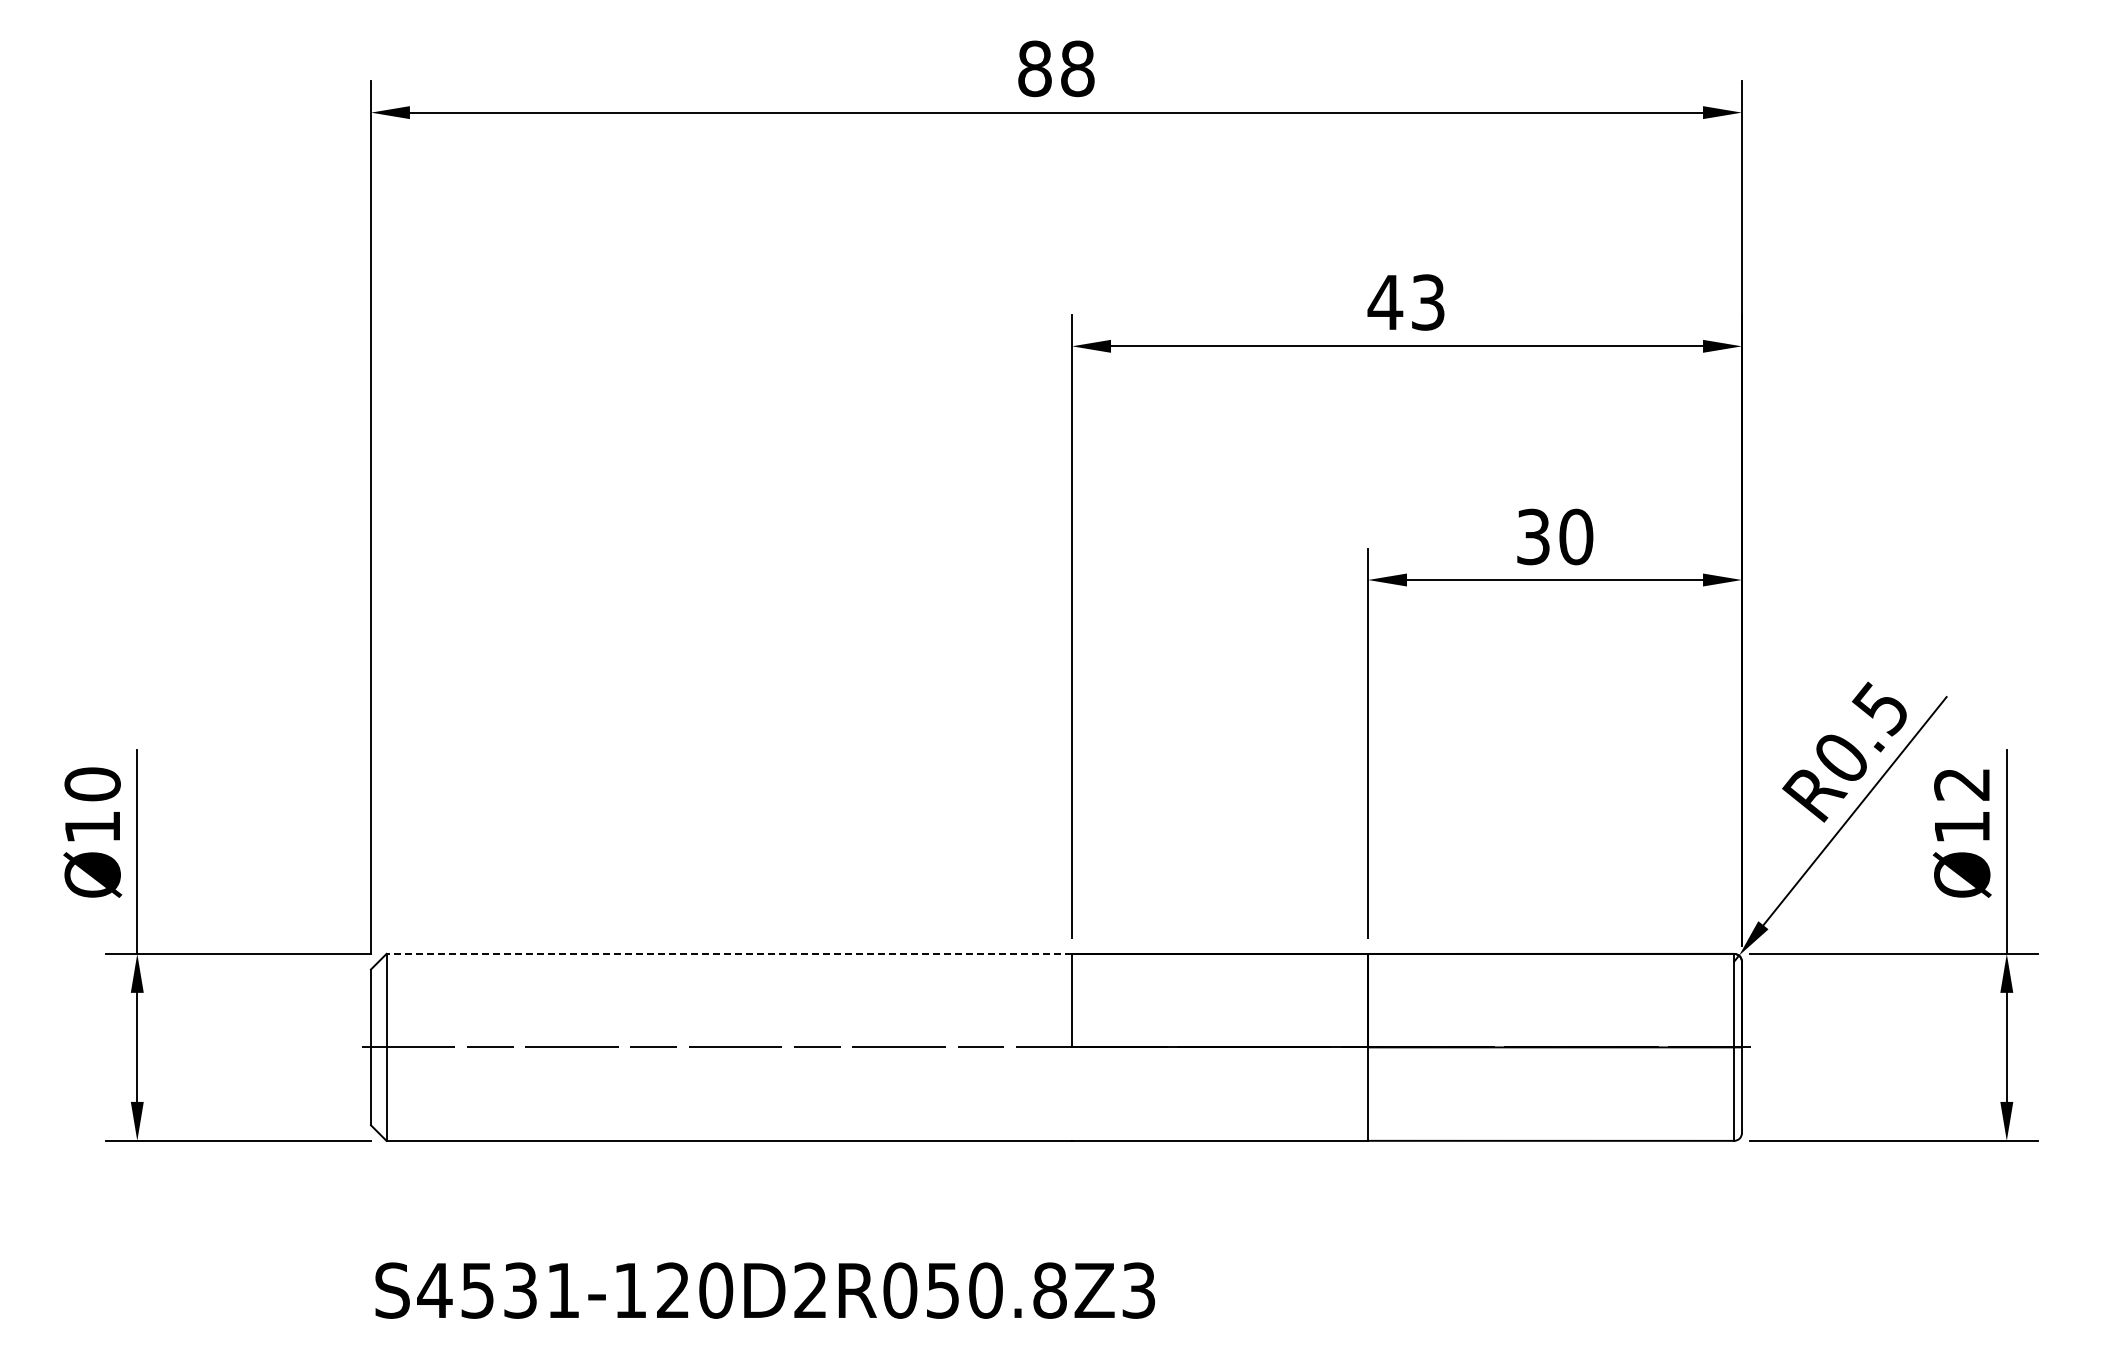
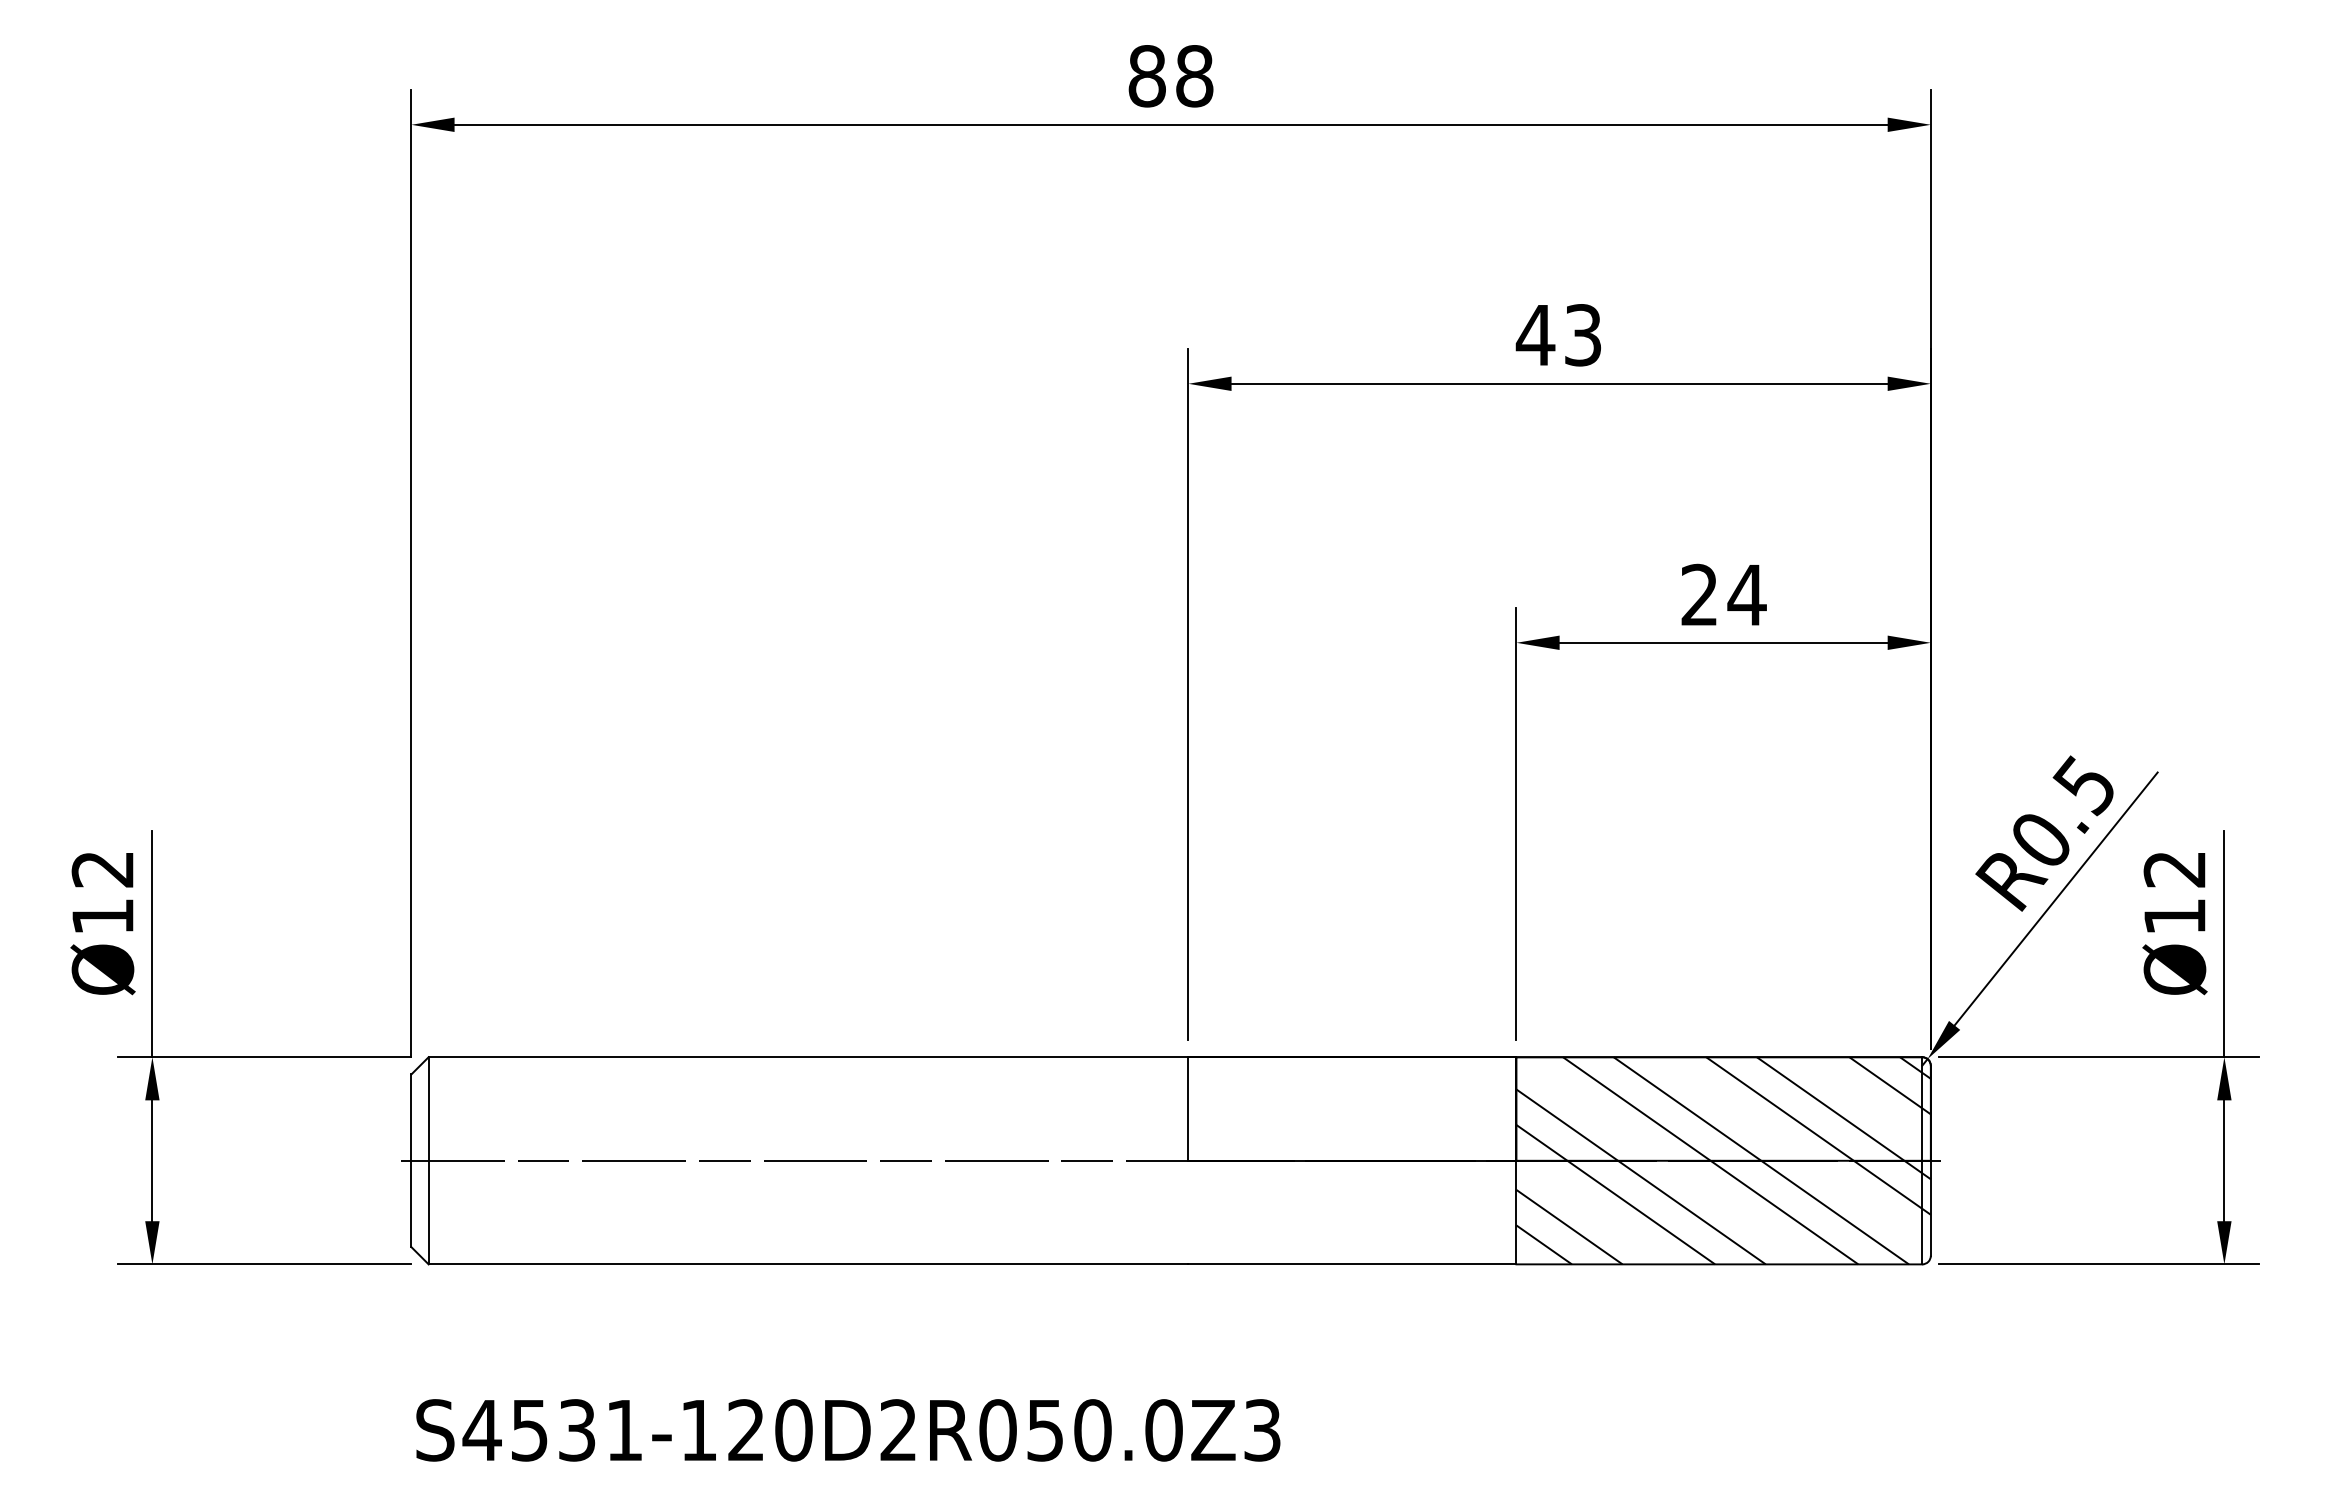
text: (1555, 536) -> (1724, 594), 30 -> 24
text: (92, 784) -> (102, 869), Ø10 -> Ø12
line: (729, 953) -> (808, 1056), dashed -> solid
hatch: (1554, 1046) -> (1723, 1159), added
text: (1050, 1290) -> (1164, 1430), S4531-120D2R050.8Z3 -> S4531-120D2R050.0Z3

